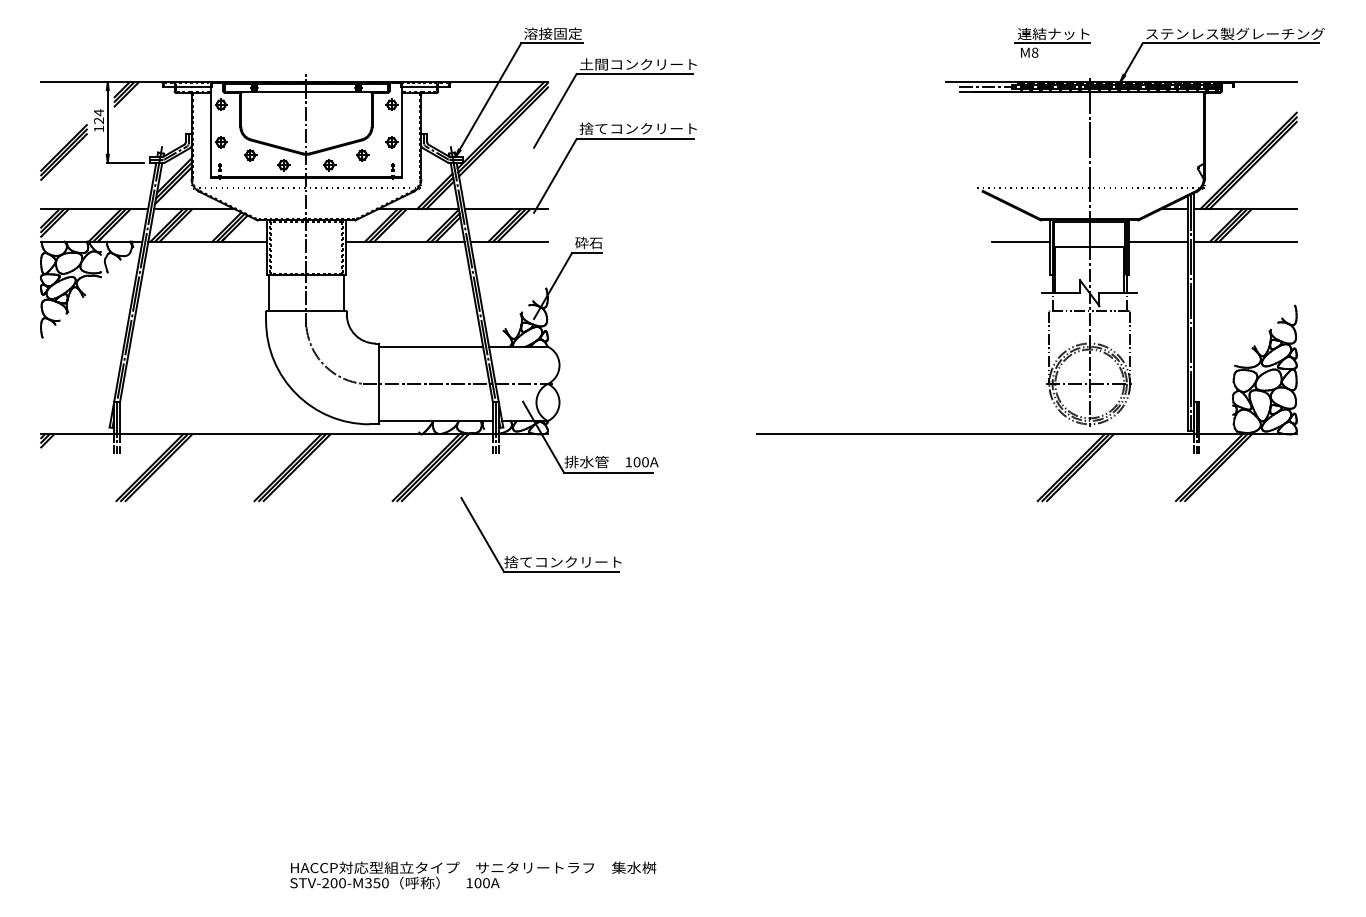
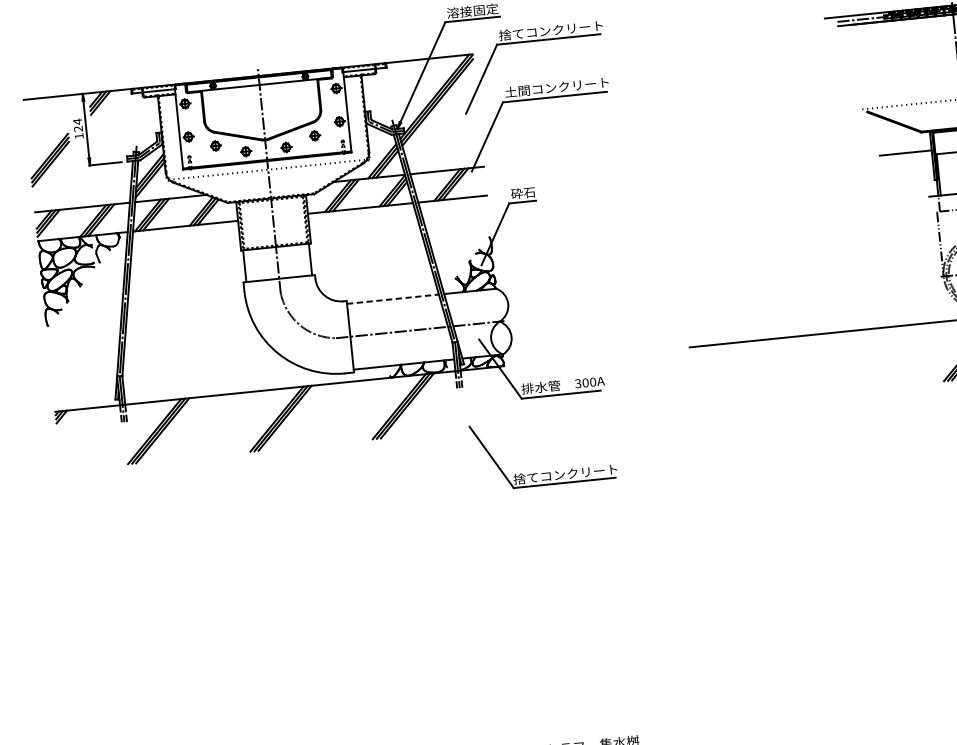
text: (593, 64) -> (511, 34), 土間コンクリート -> 捨てコンクリート
text: (593, 128) -> (517, 91), 捨てコンクリート -> 土間コンクリート
line: (431, 346) -> (393, 298), solid -> dashed
text: (628, 462) -> (578, 383), 100A -> 300A
part: (540, 558) -> (545, 473), moved

